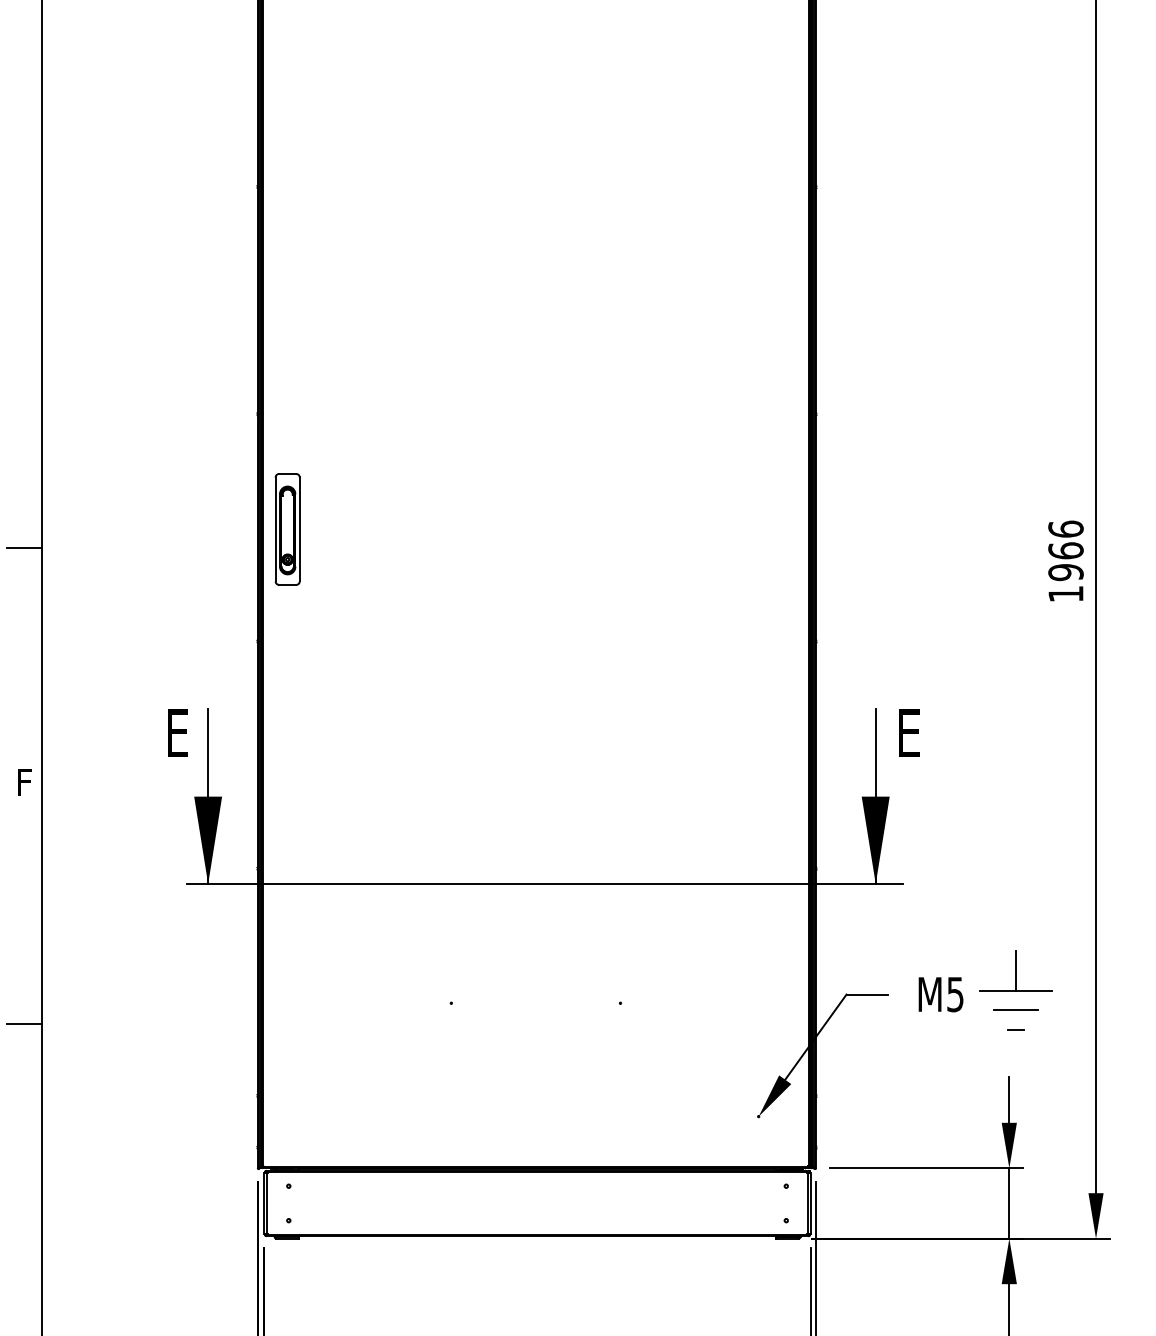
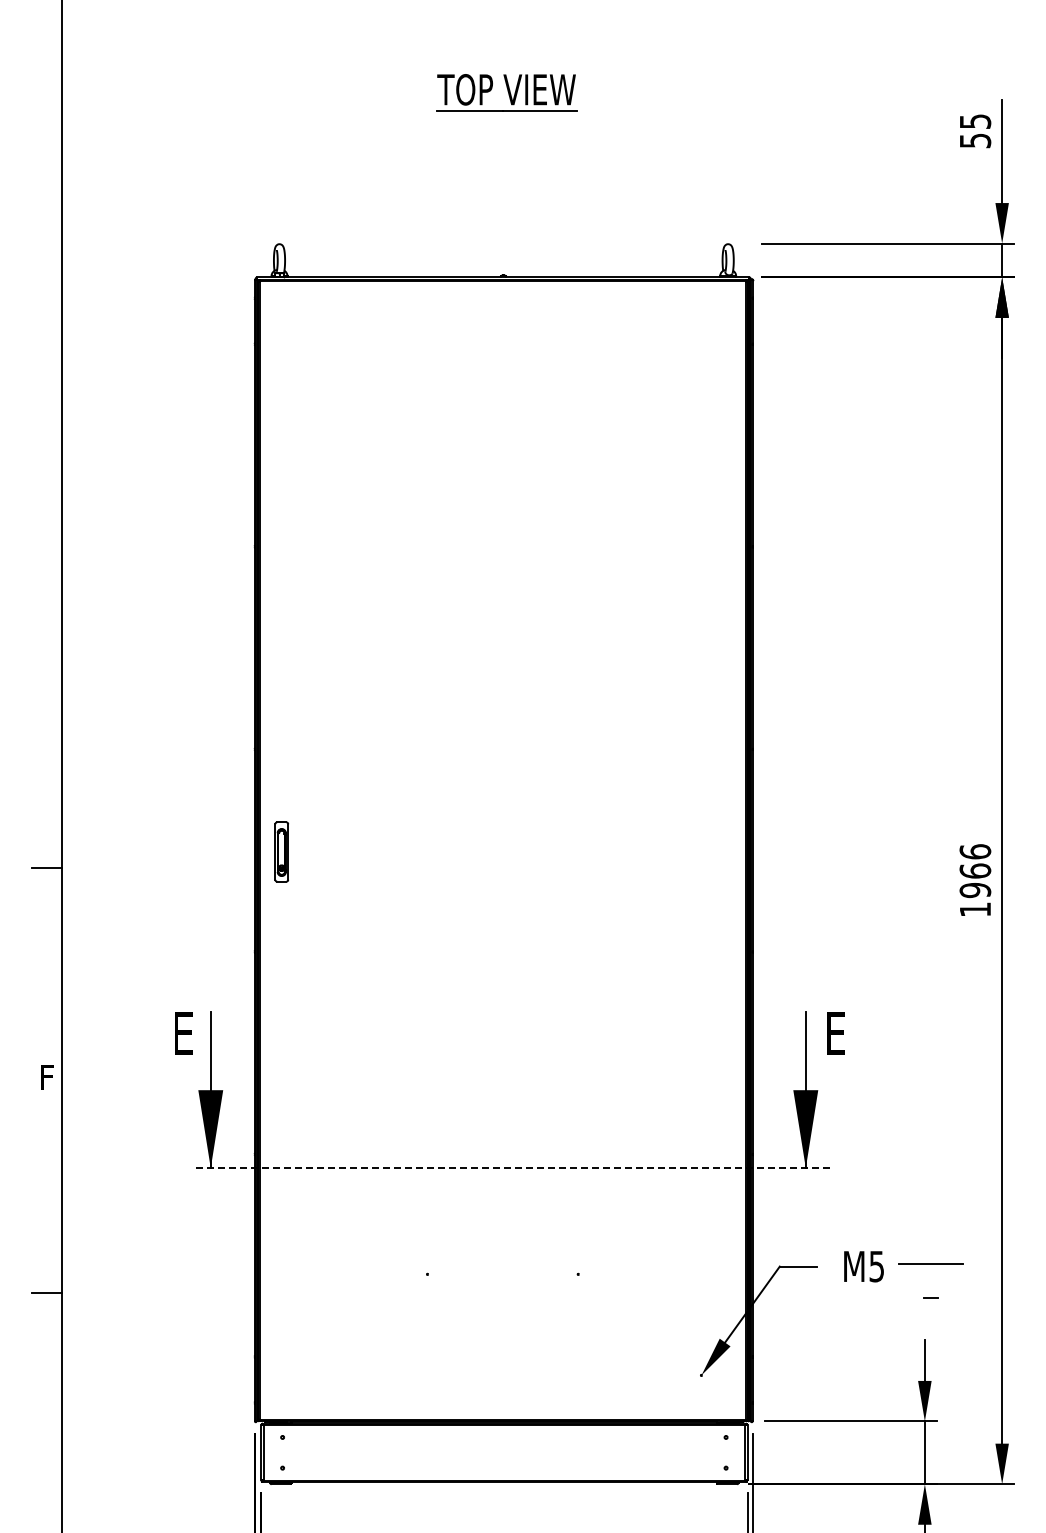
part: (287, 528) -> (281, 851), size x0.6
line: (544, 884) -> (510, 1168), solid -> dashed
line: (1015, 970) -> (930, 1245), removed
line: (1015, 1010) -> (930, 1280), removed

